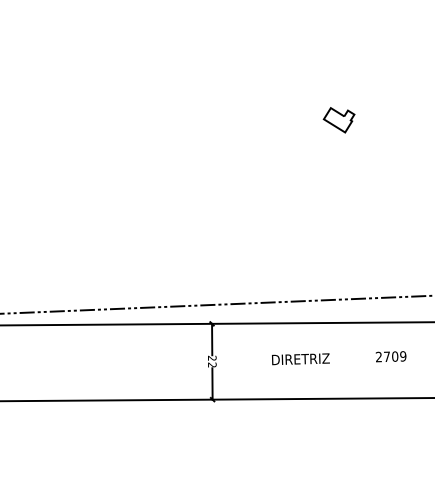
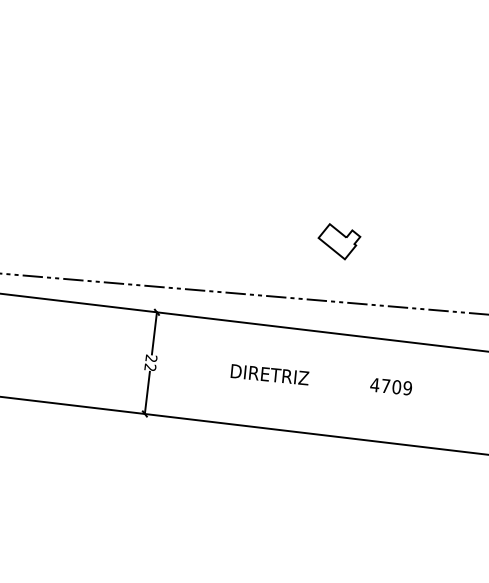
part: (338, 120) -> (337, 242), moved
text: (378, 356) -> (374, 384), 2709 -> 4709

